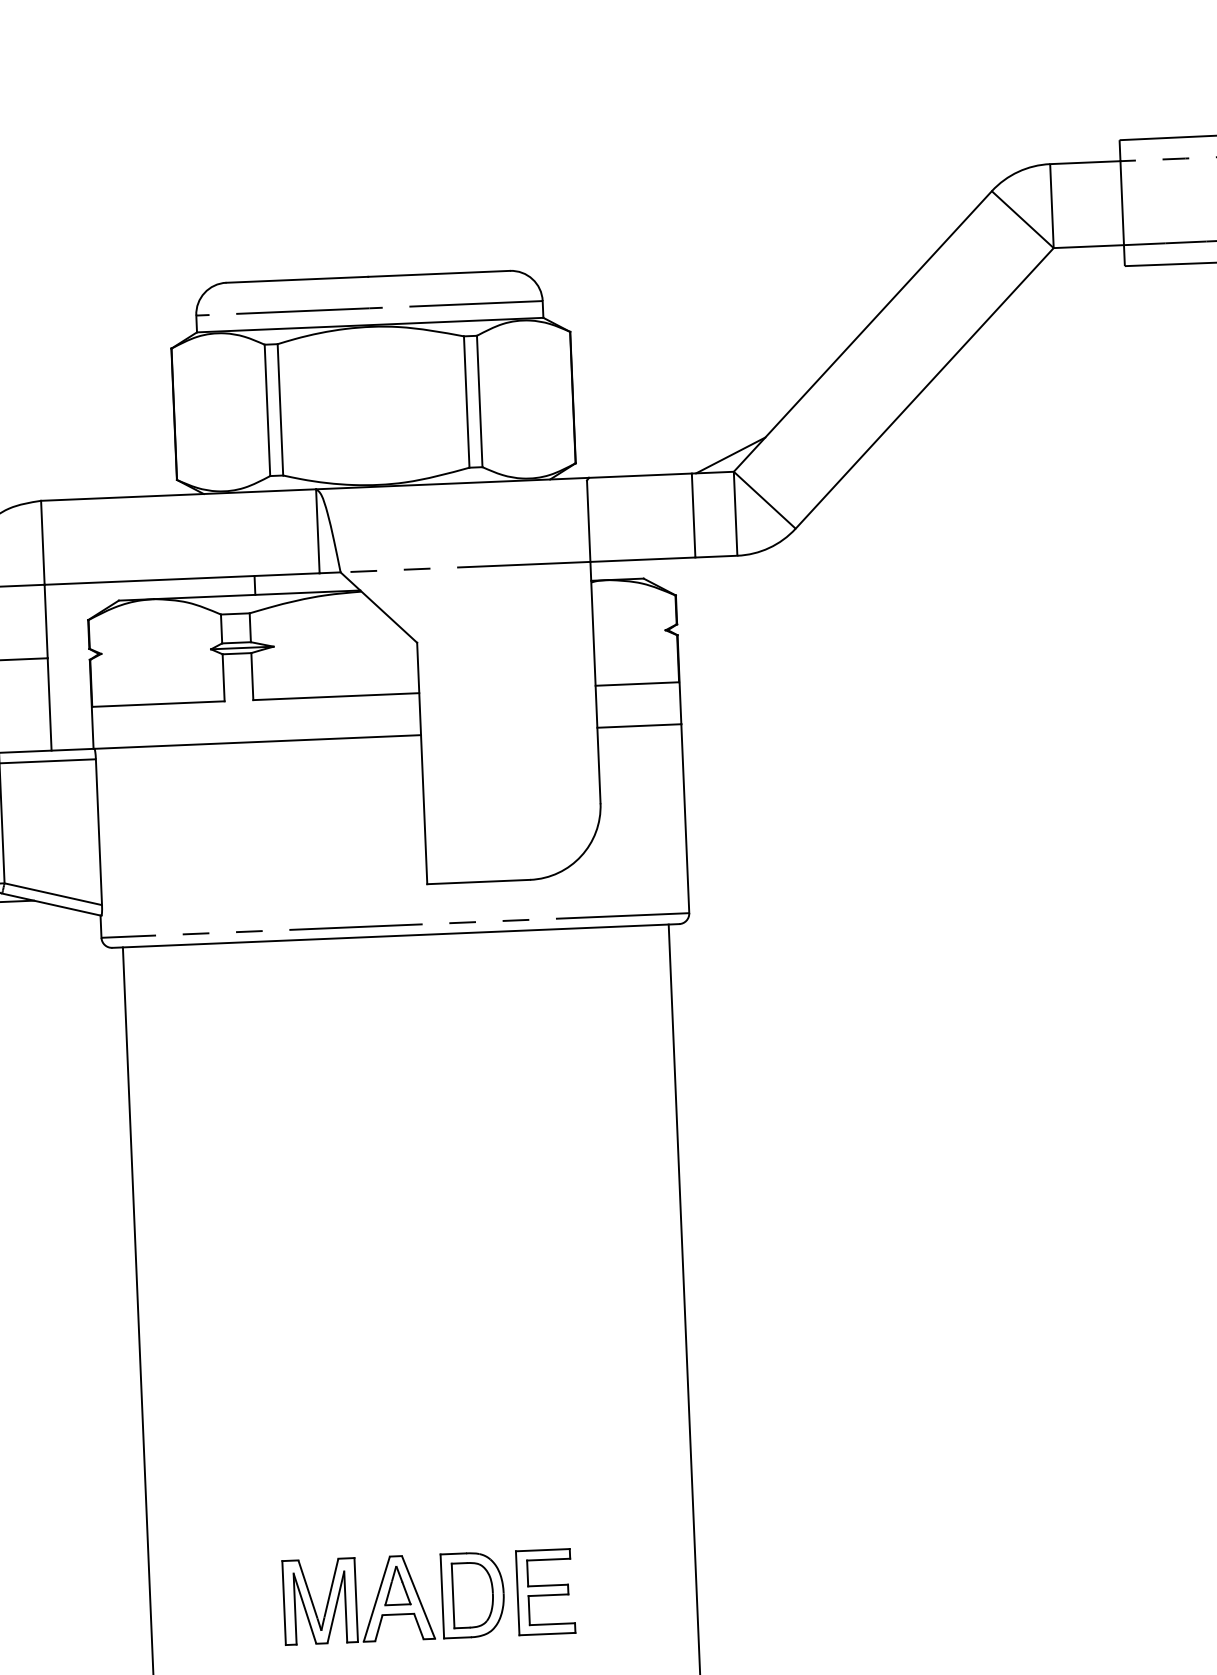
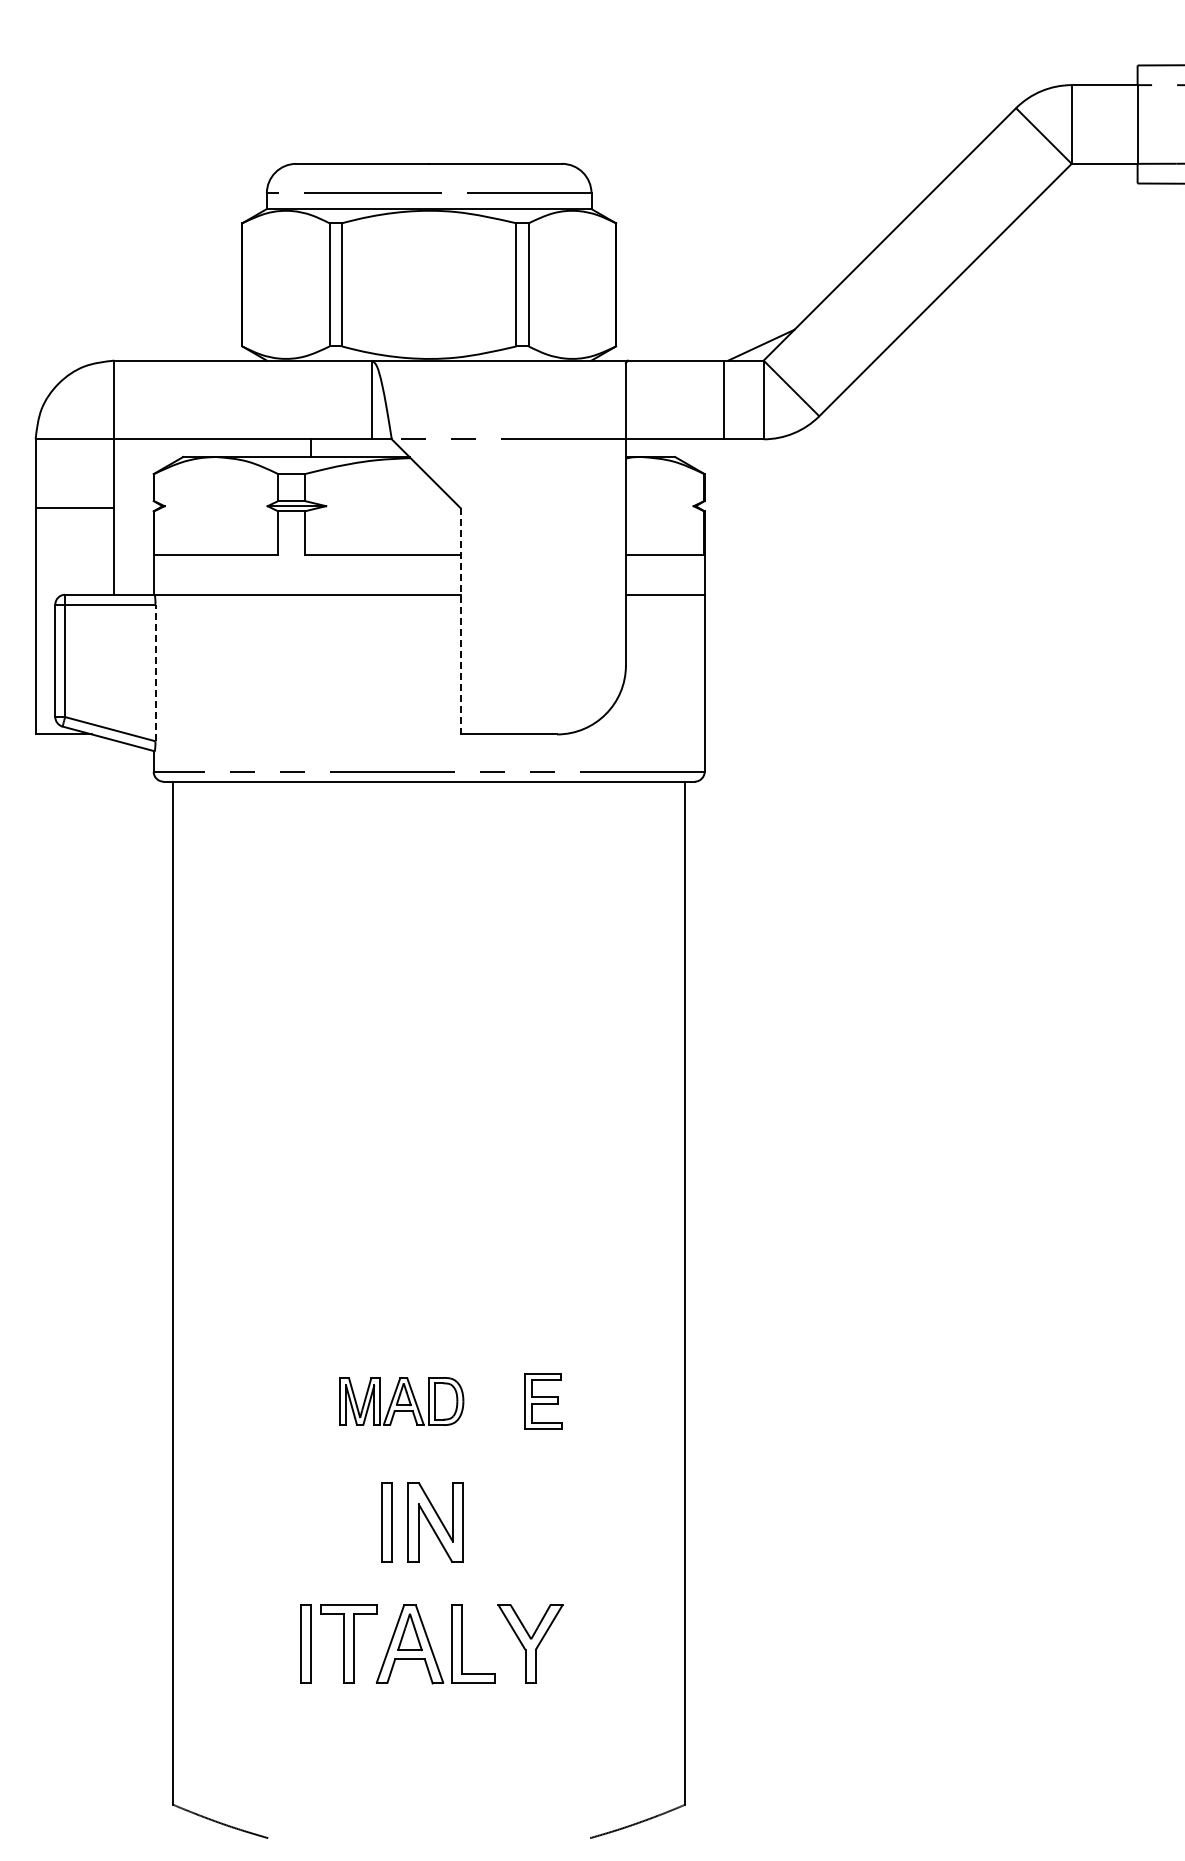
line: (422, 763) -> (460, 621), solid -> dashed
line: (98, 831) -> (155, 672), solid -> dashed
part: (545, 1592) -> (543, 1401), size x0.7
part: (393, 1598) -> (401, 1401), size x0.6

